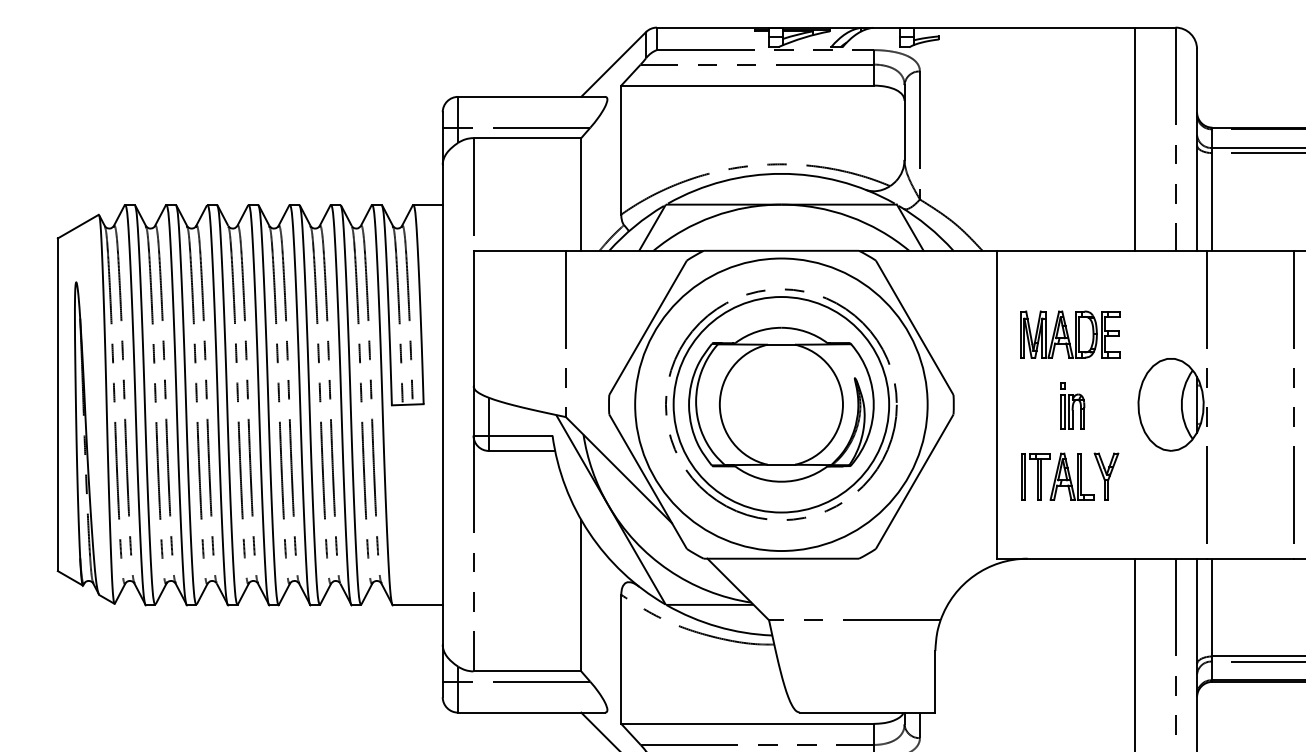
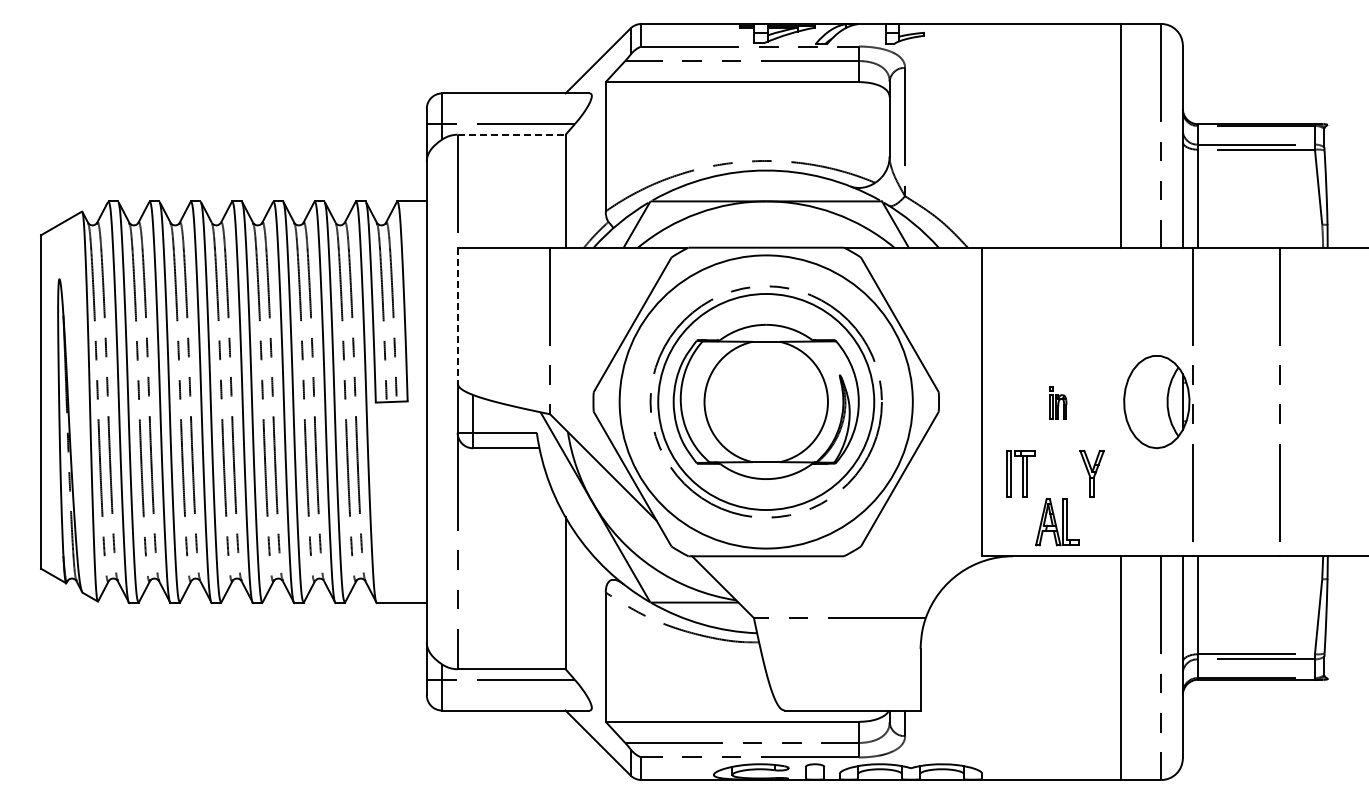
line: (528, 137) -> (512, 134), solid -> dashed
line: (473, 318) -> (457, 315), solid -> dashed
part: (1070, 334) -> (1056, 331), removed
part: (1072, 405) -> (1058, 402), size x0.7
part: (1071, 477) -> (1057, 522), moved

